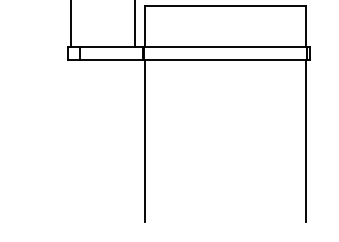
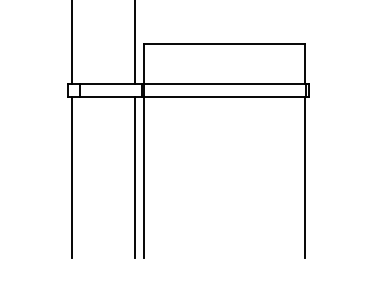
line: (71, 140) -> (71, 177), added
line: (135, 140) -> (135, 177), added

